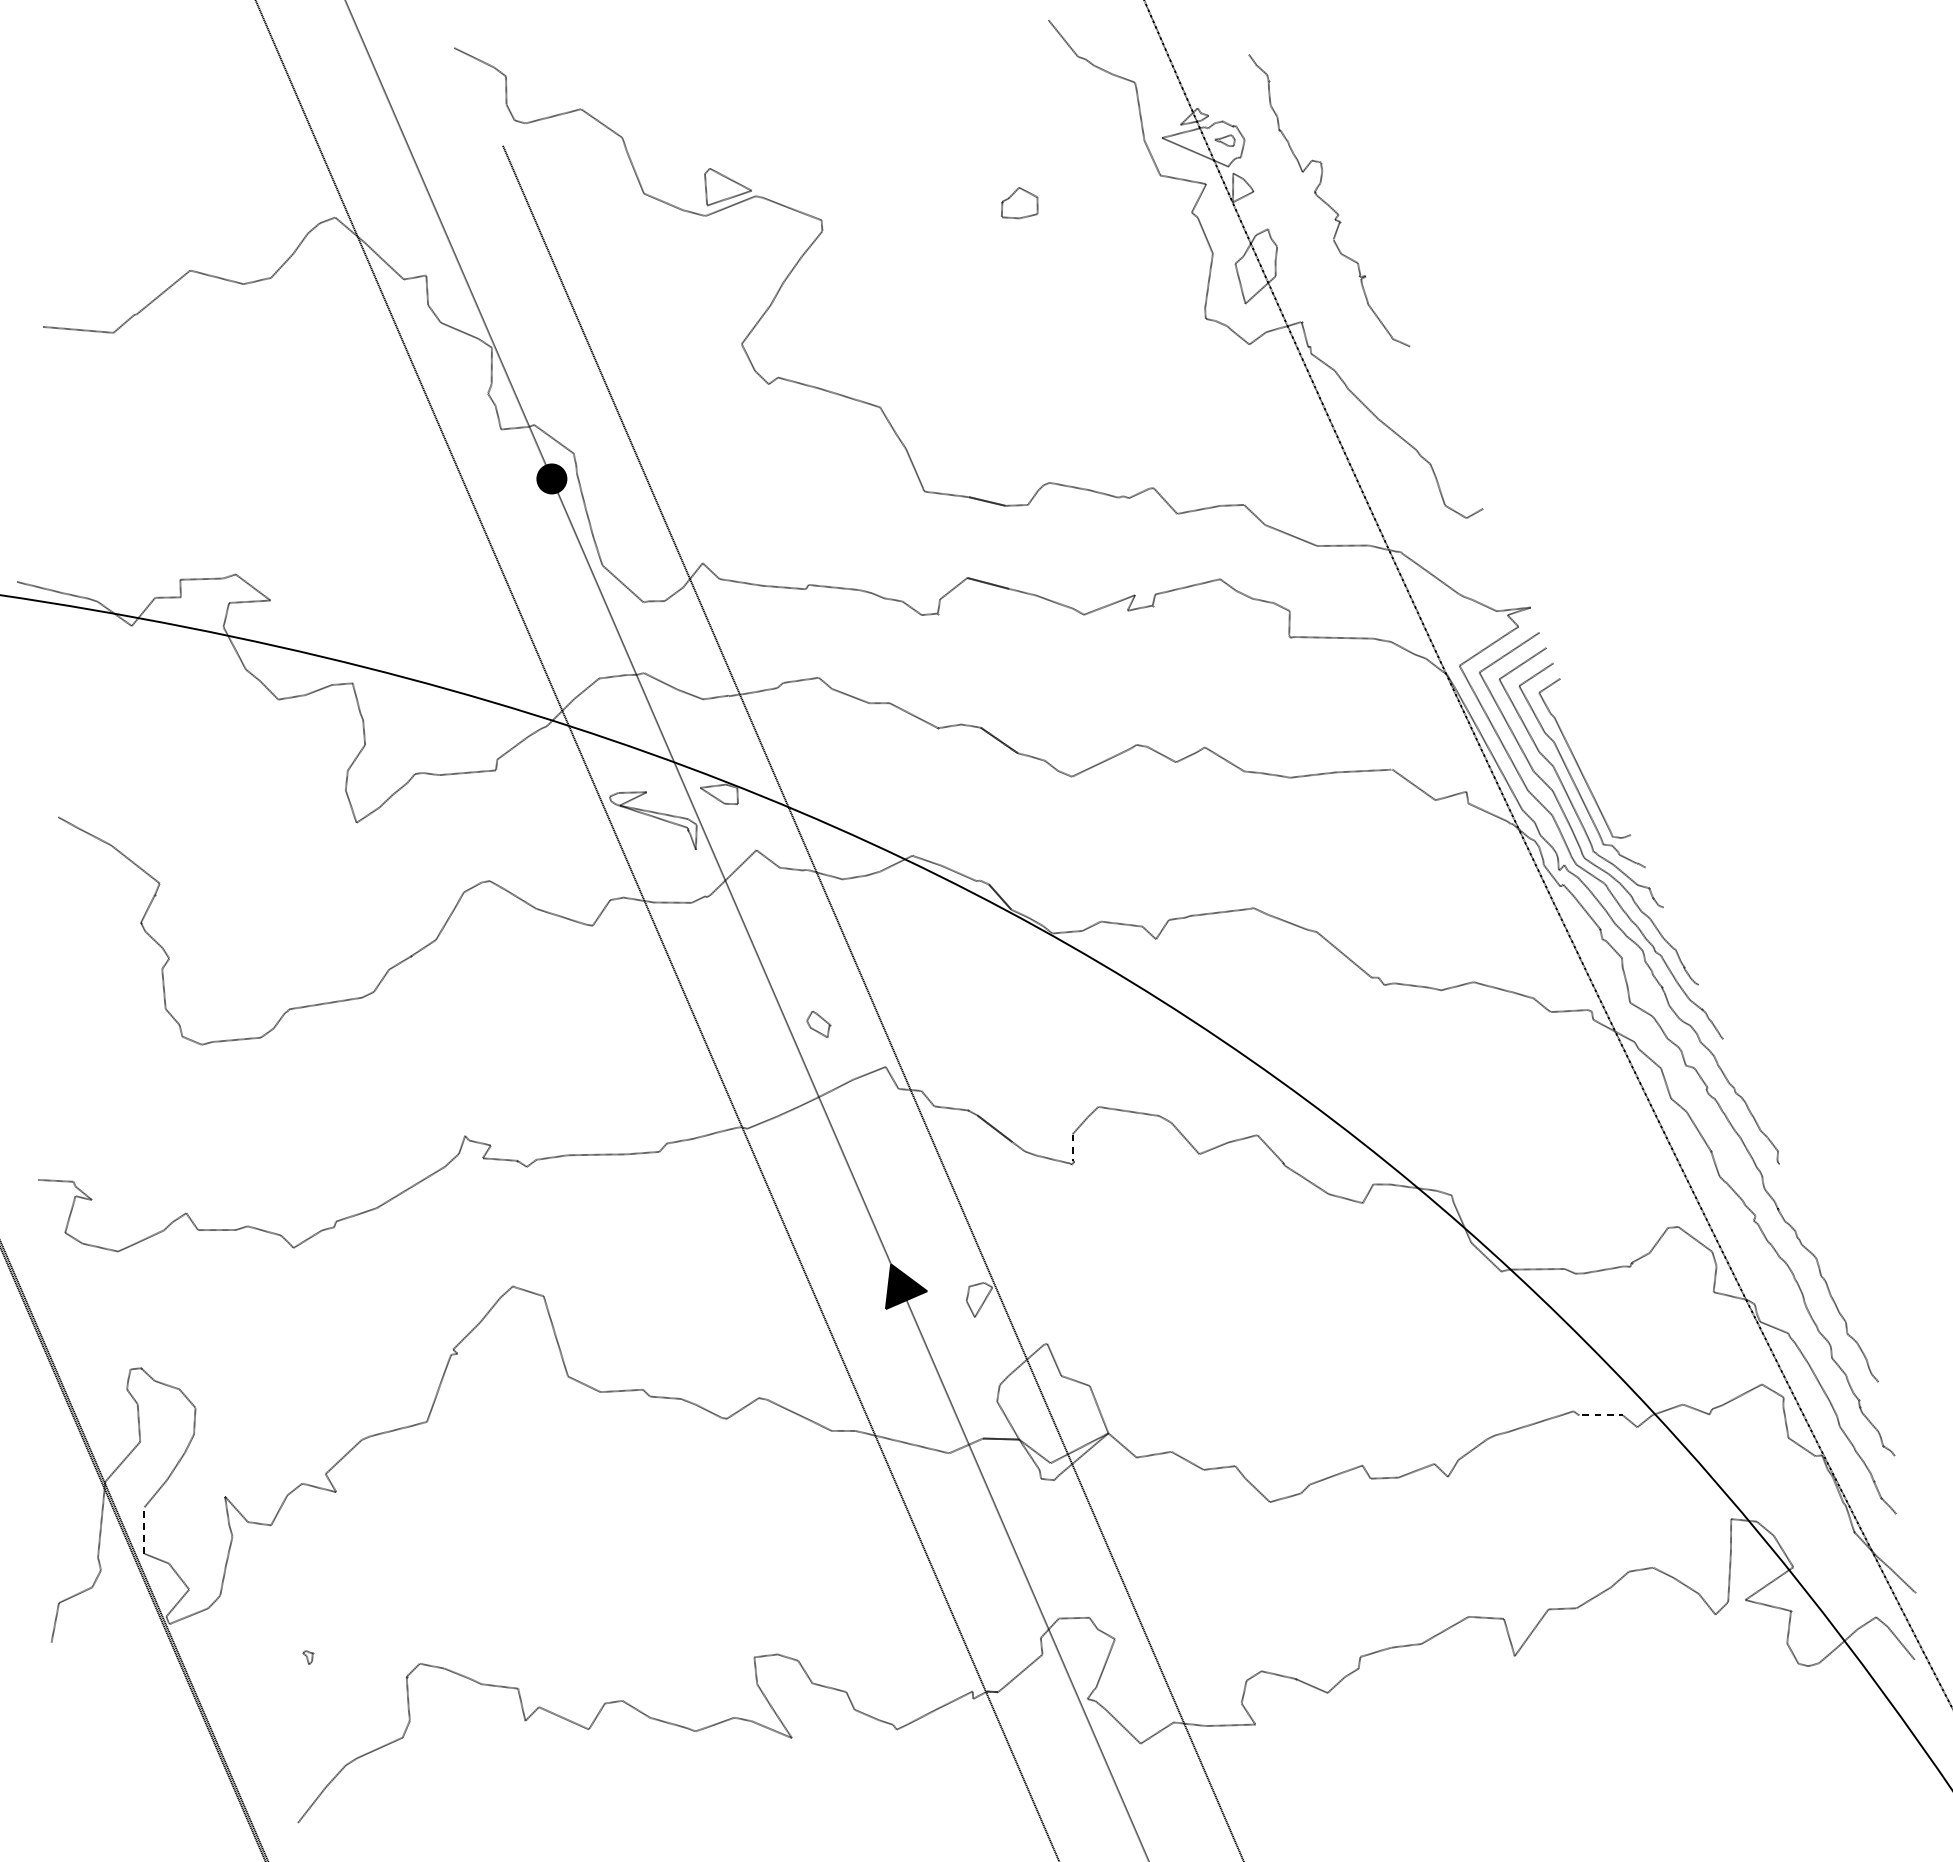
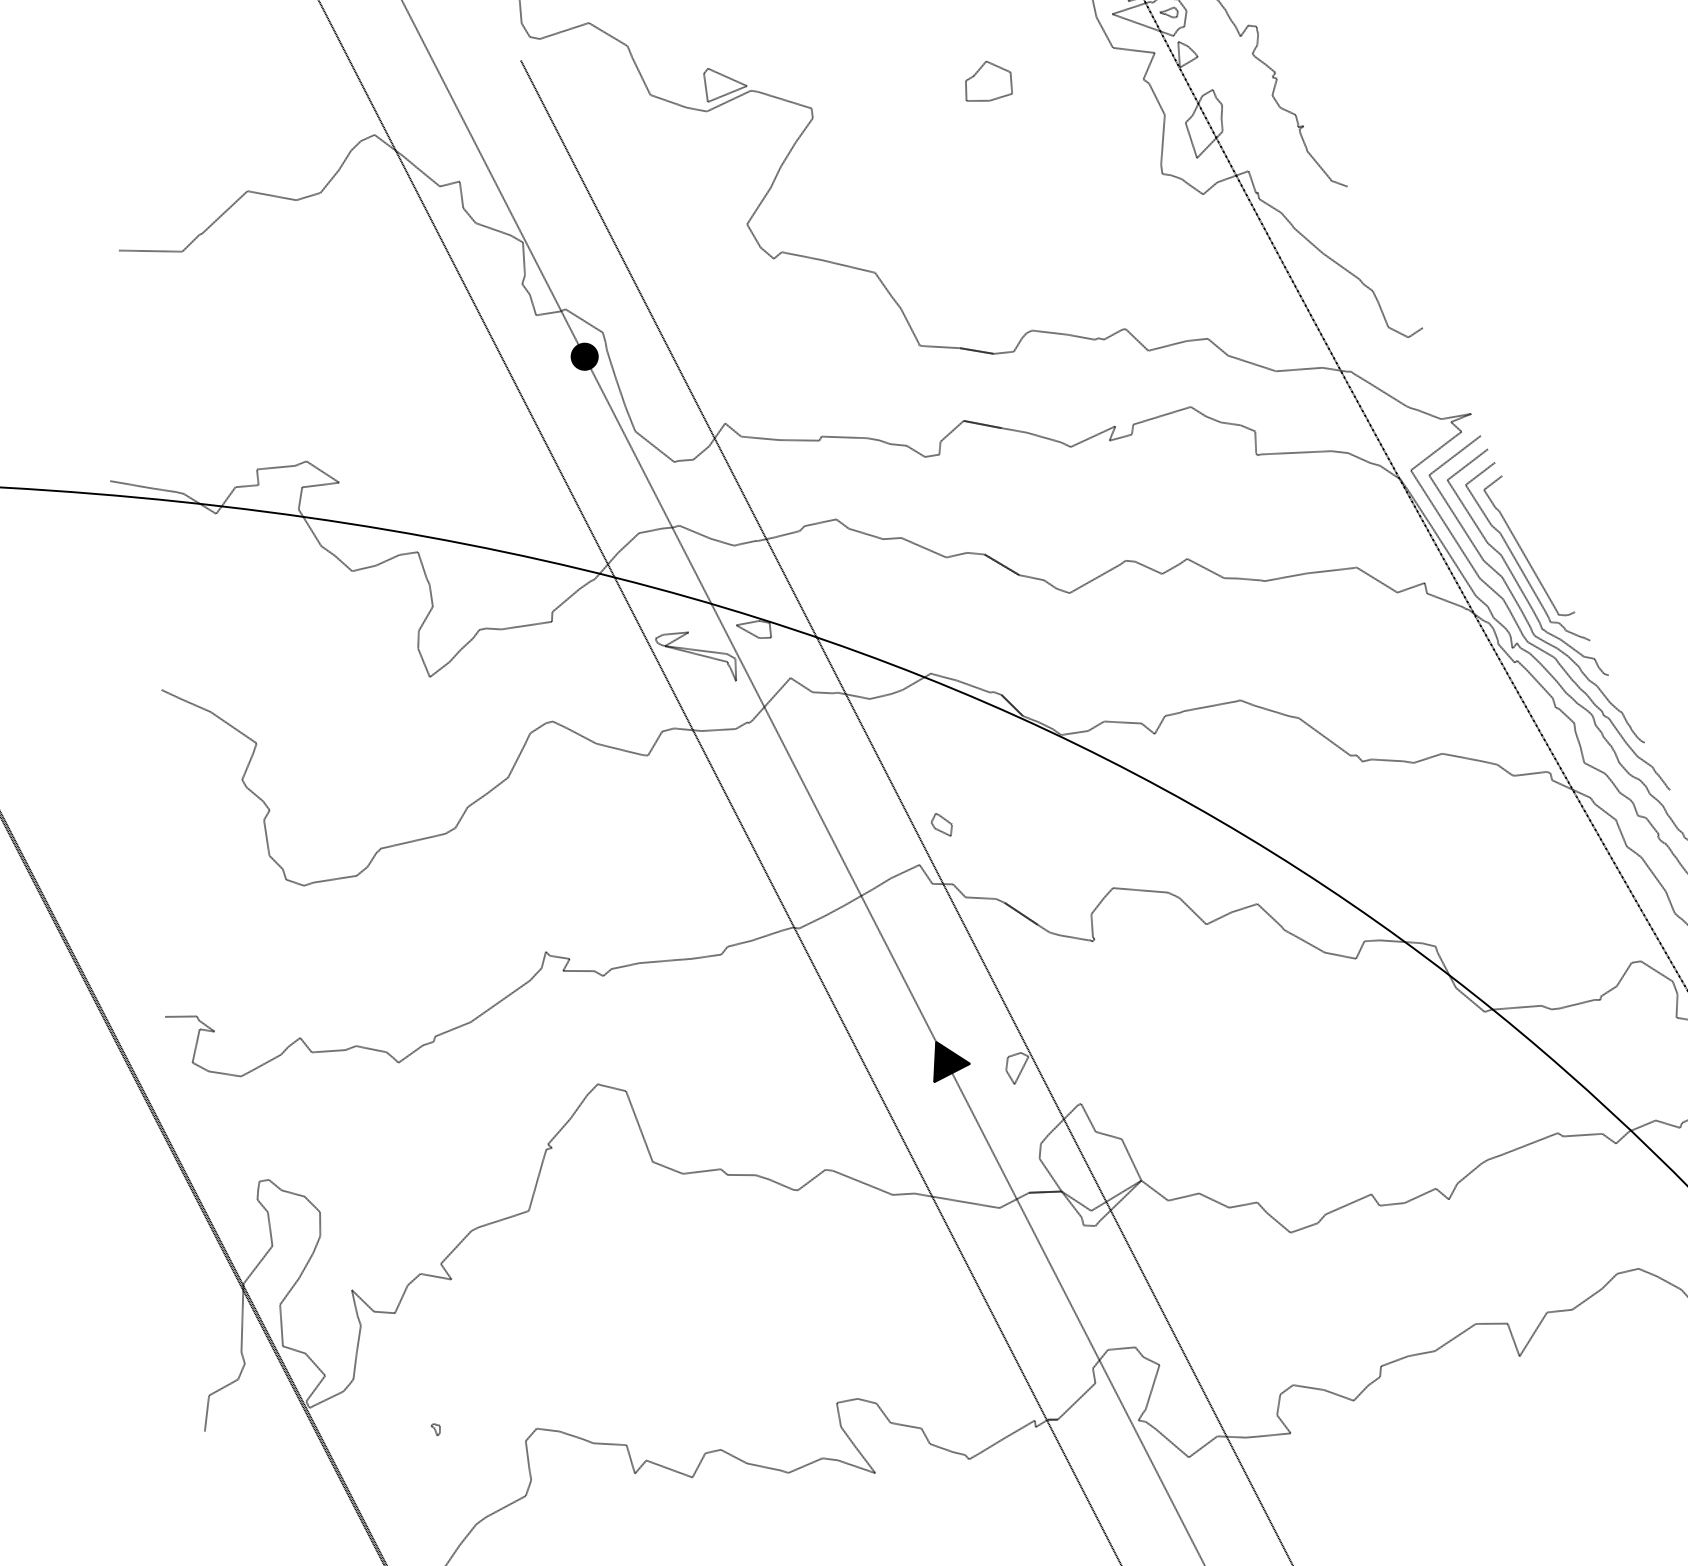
part: (1019, 202) -> (988, 80), size x1.43
part: (818, 1024) -> (941, 825), moved

